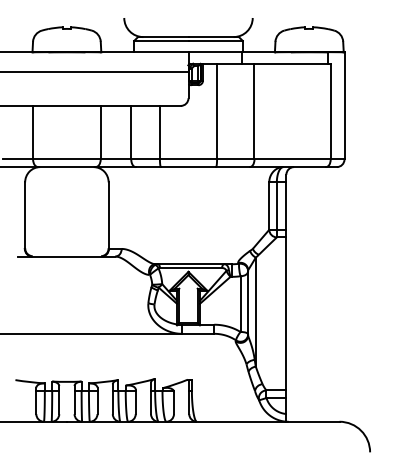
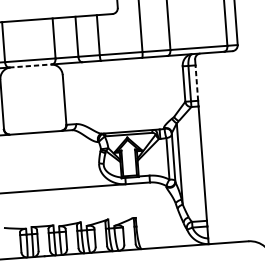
line: (66, 167) -> (30, 66), solid -> dashed
line: (286, 206) -> (196, 83), solid -> dashed

